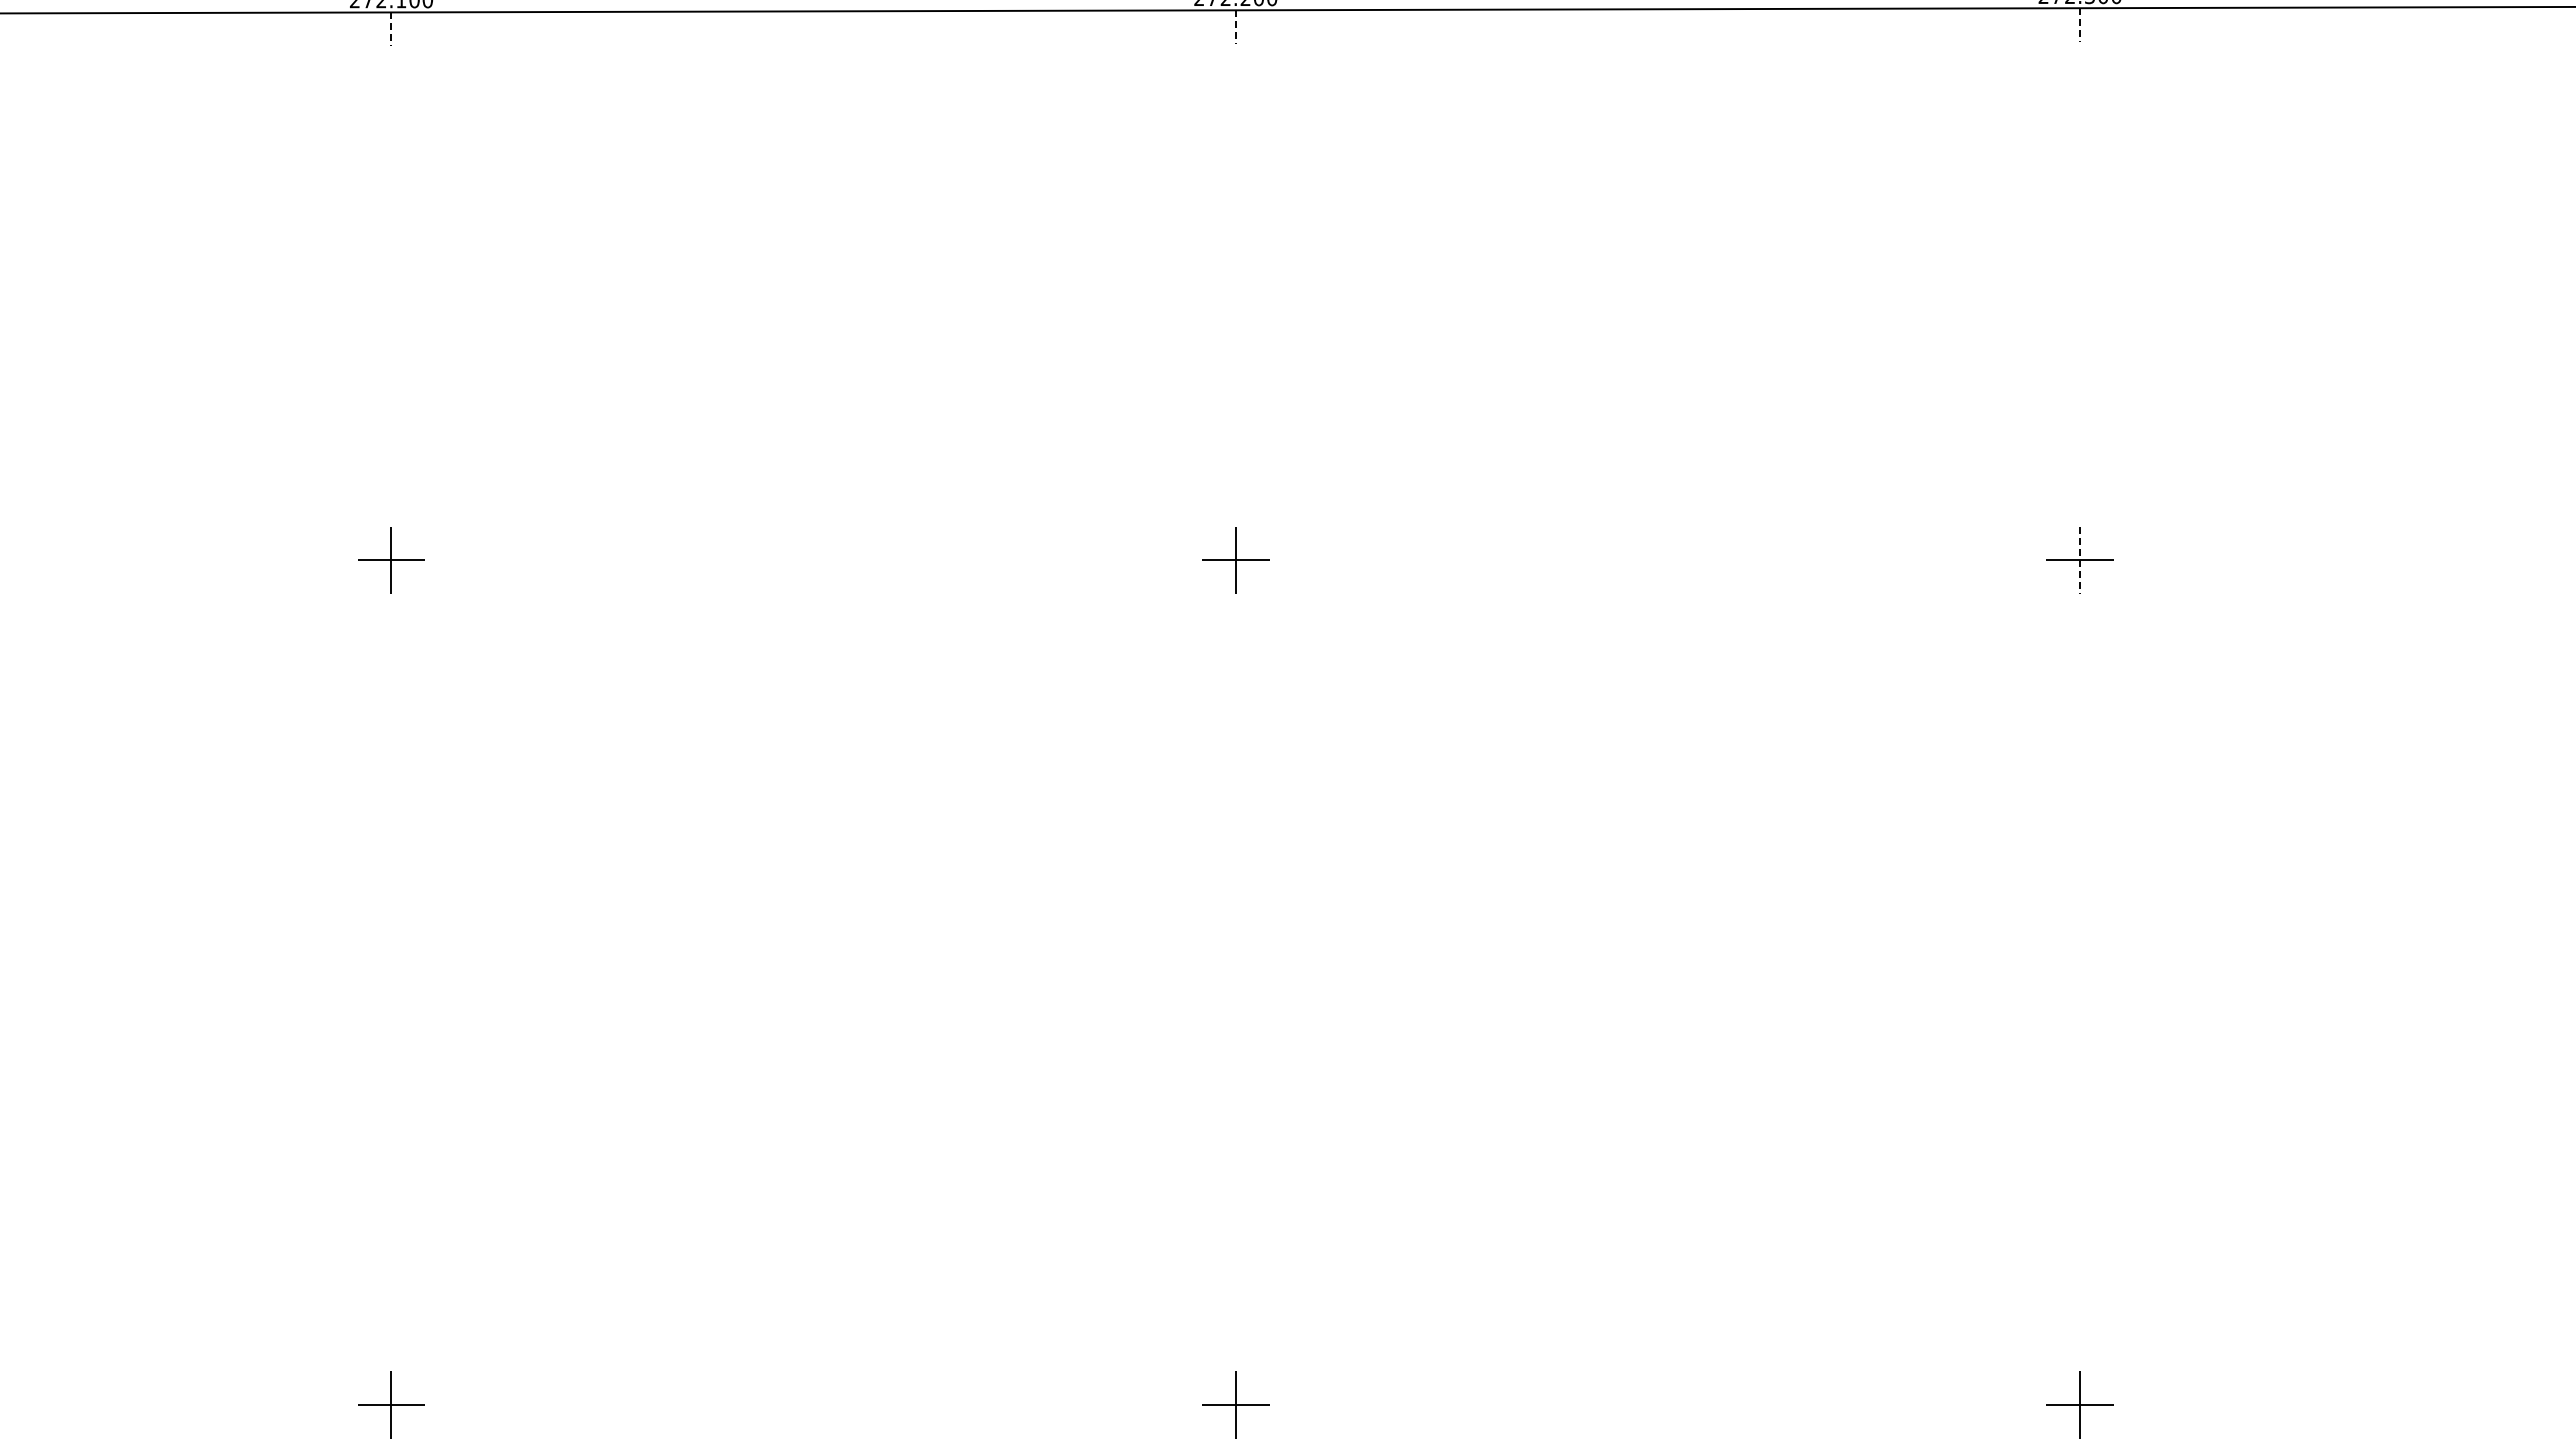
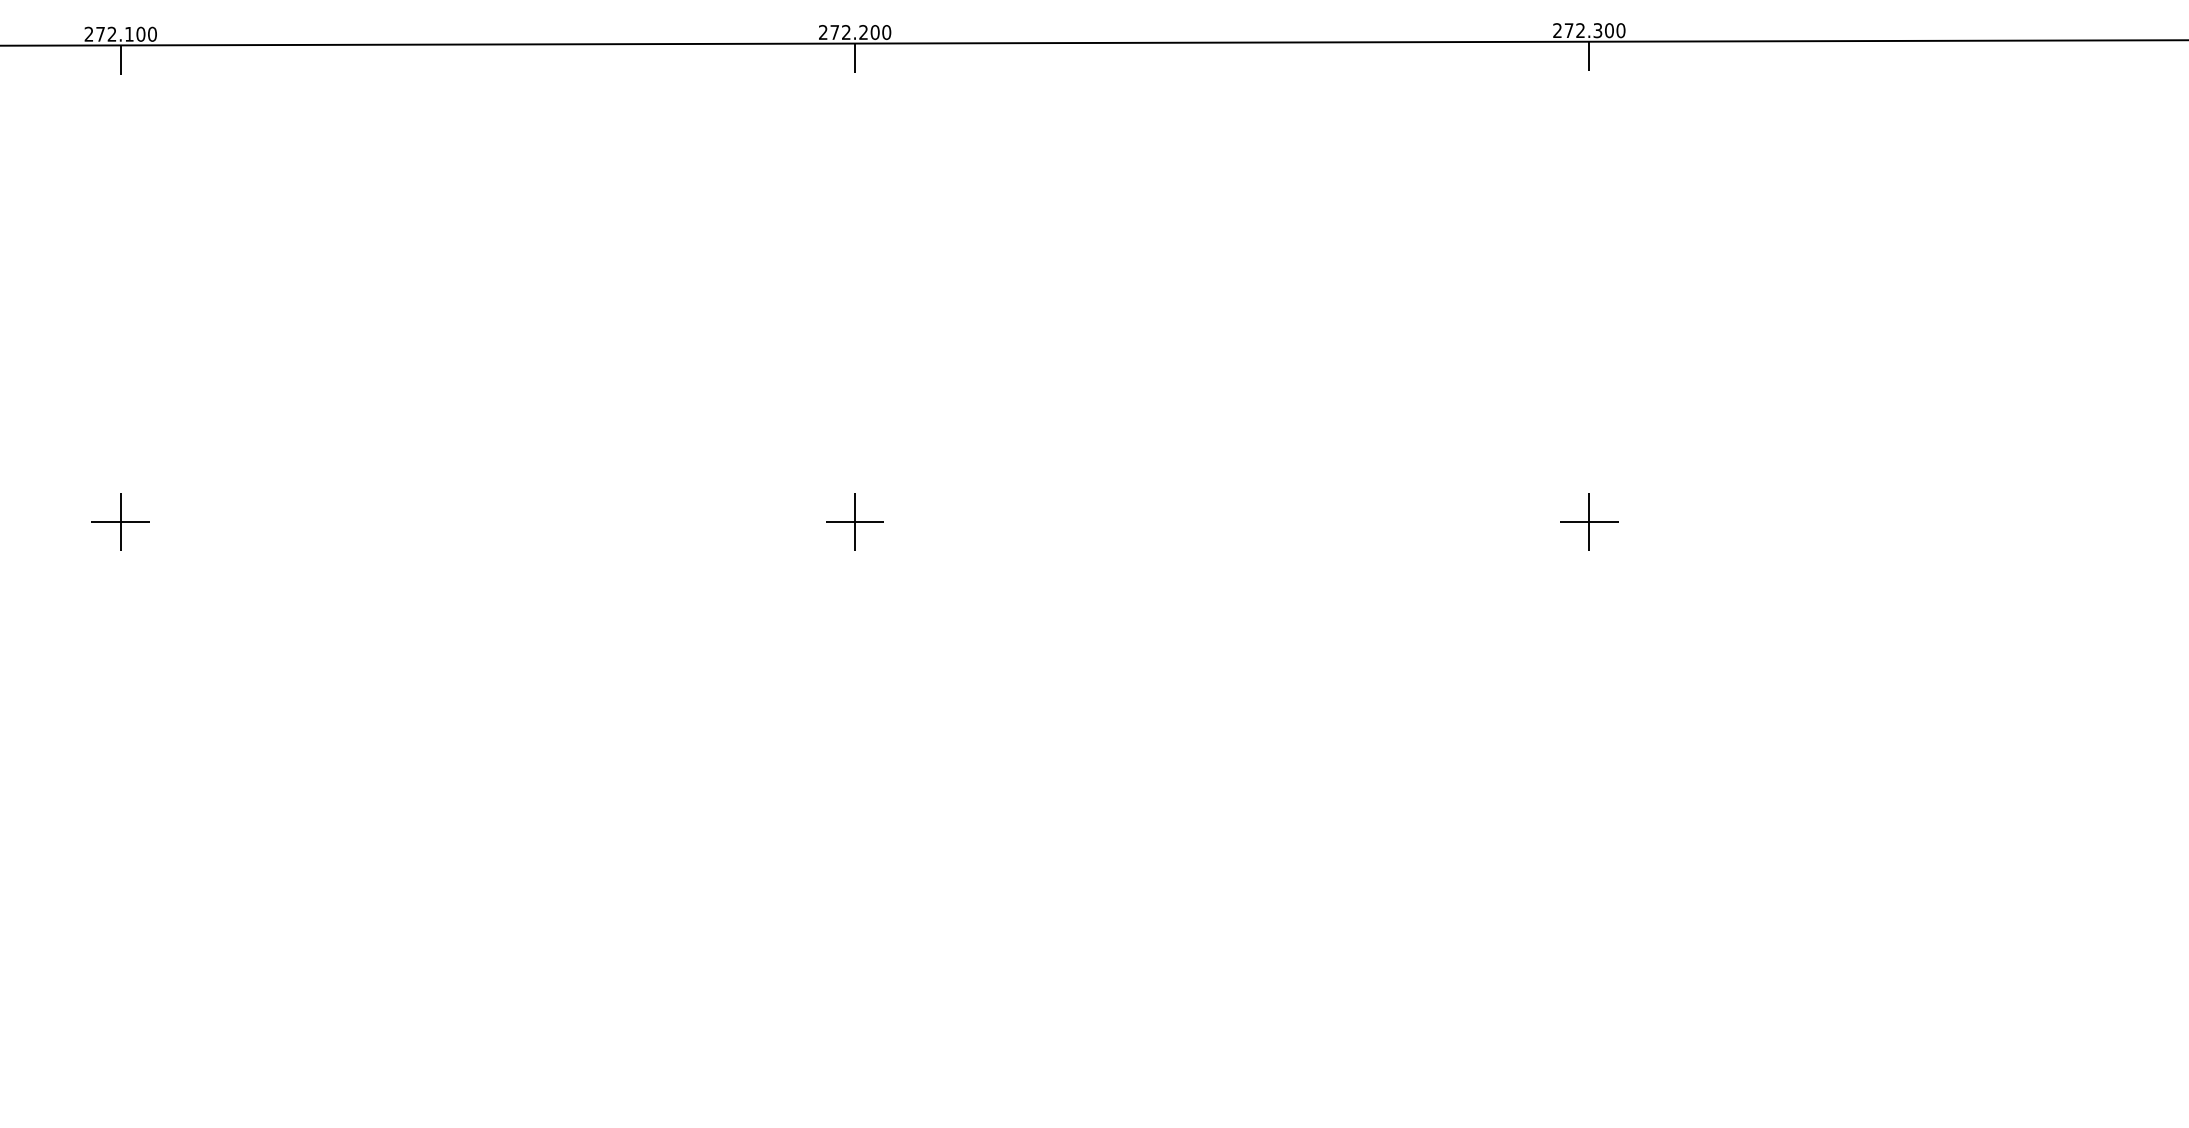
line: (2080, 25) -> (1589, 56), dashed -> solid
line: (1235, 27) -> (854, 58), dashed -> solid
line: (391, 29) -> (120, 60), dashed -> solid
line: (2080, 560) -> (1589, 522), dashed -> solid

